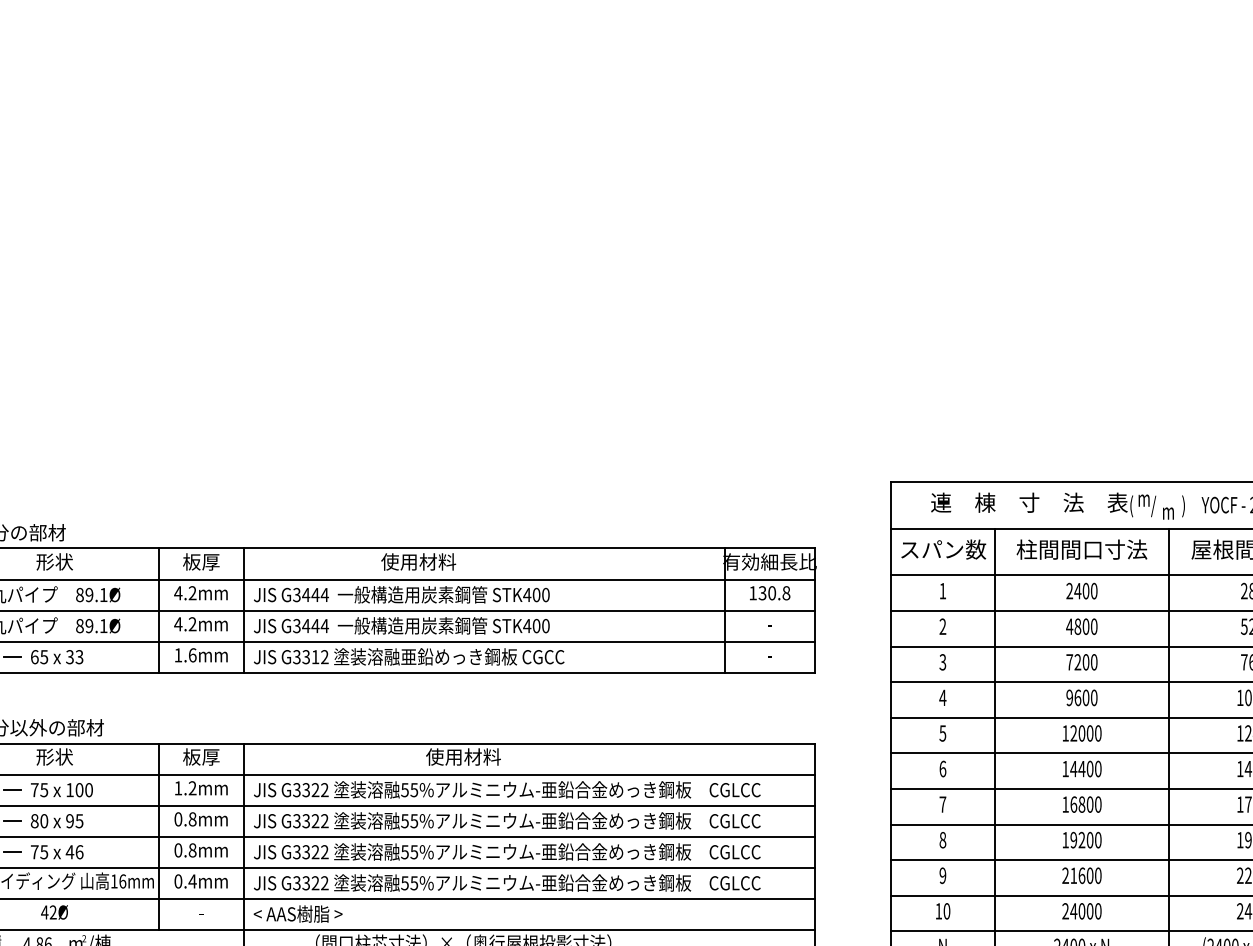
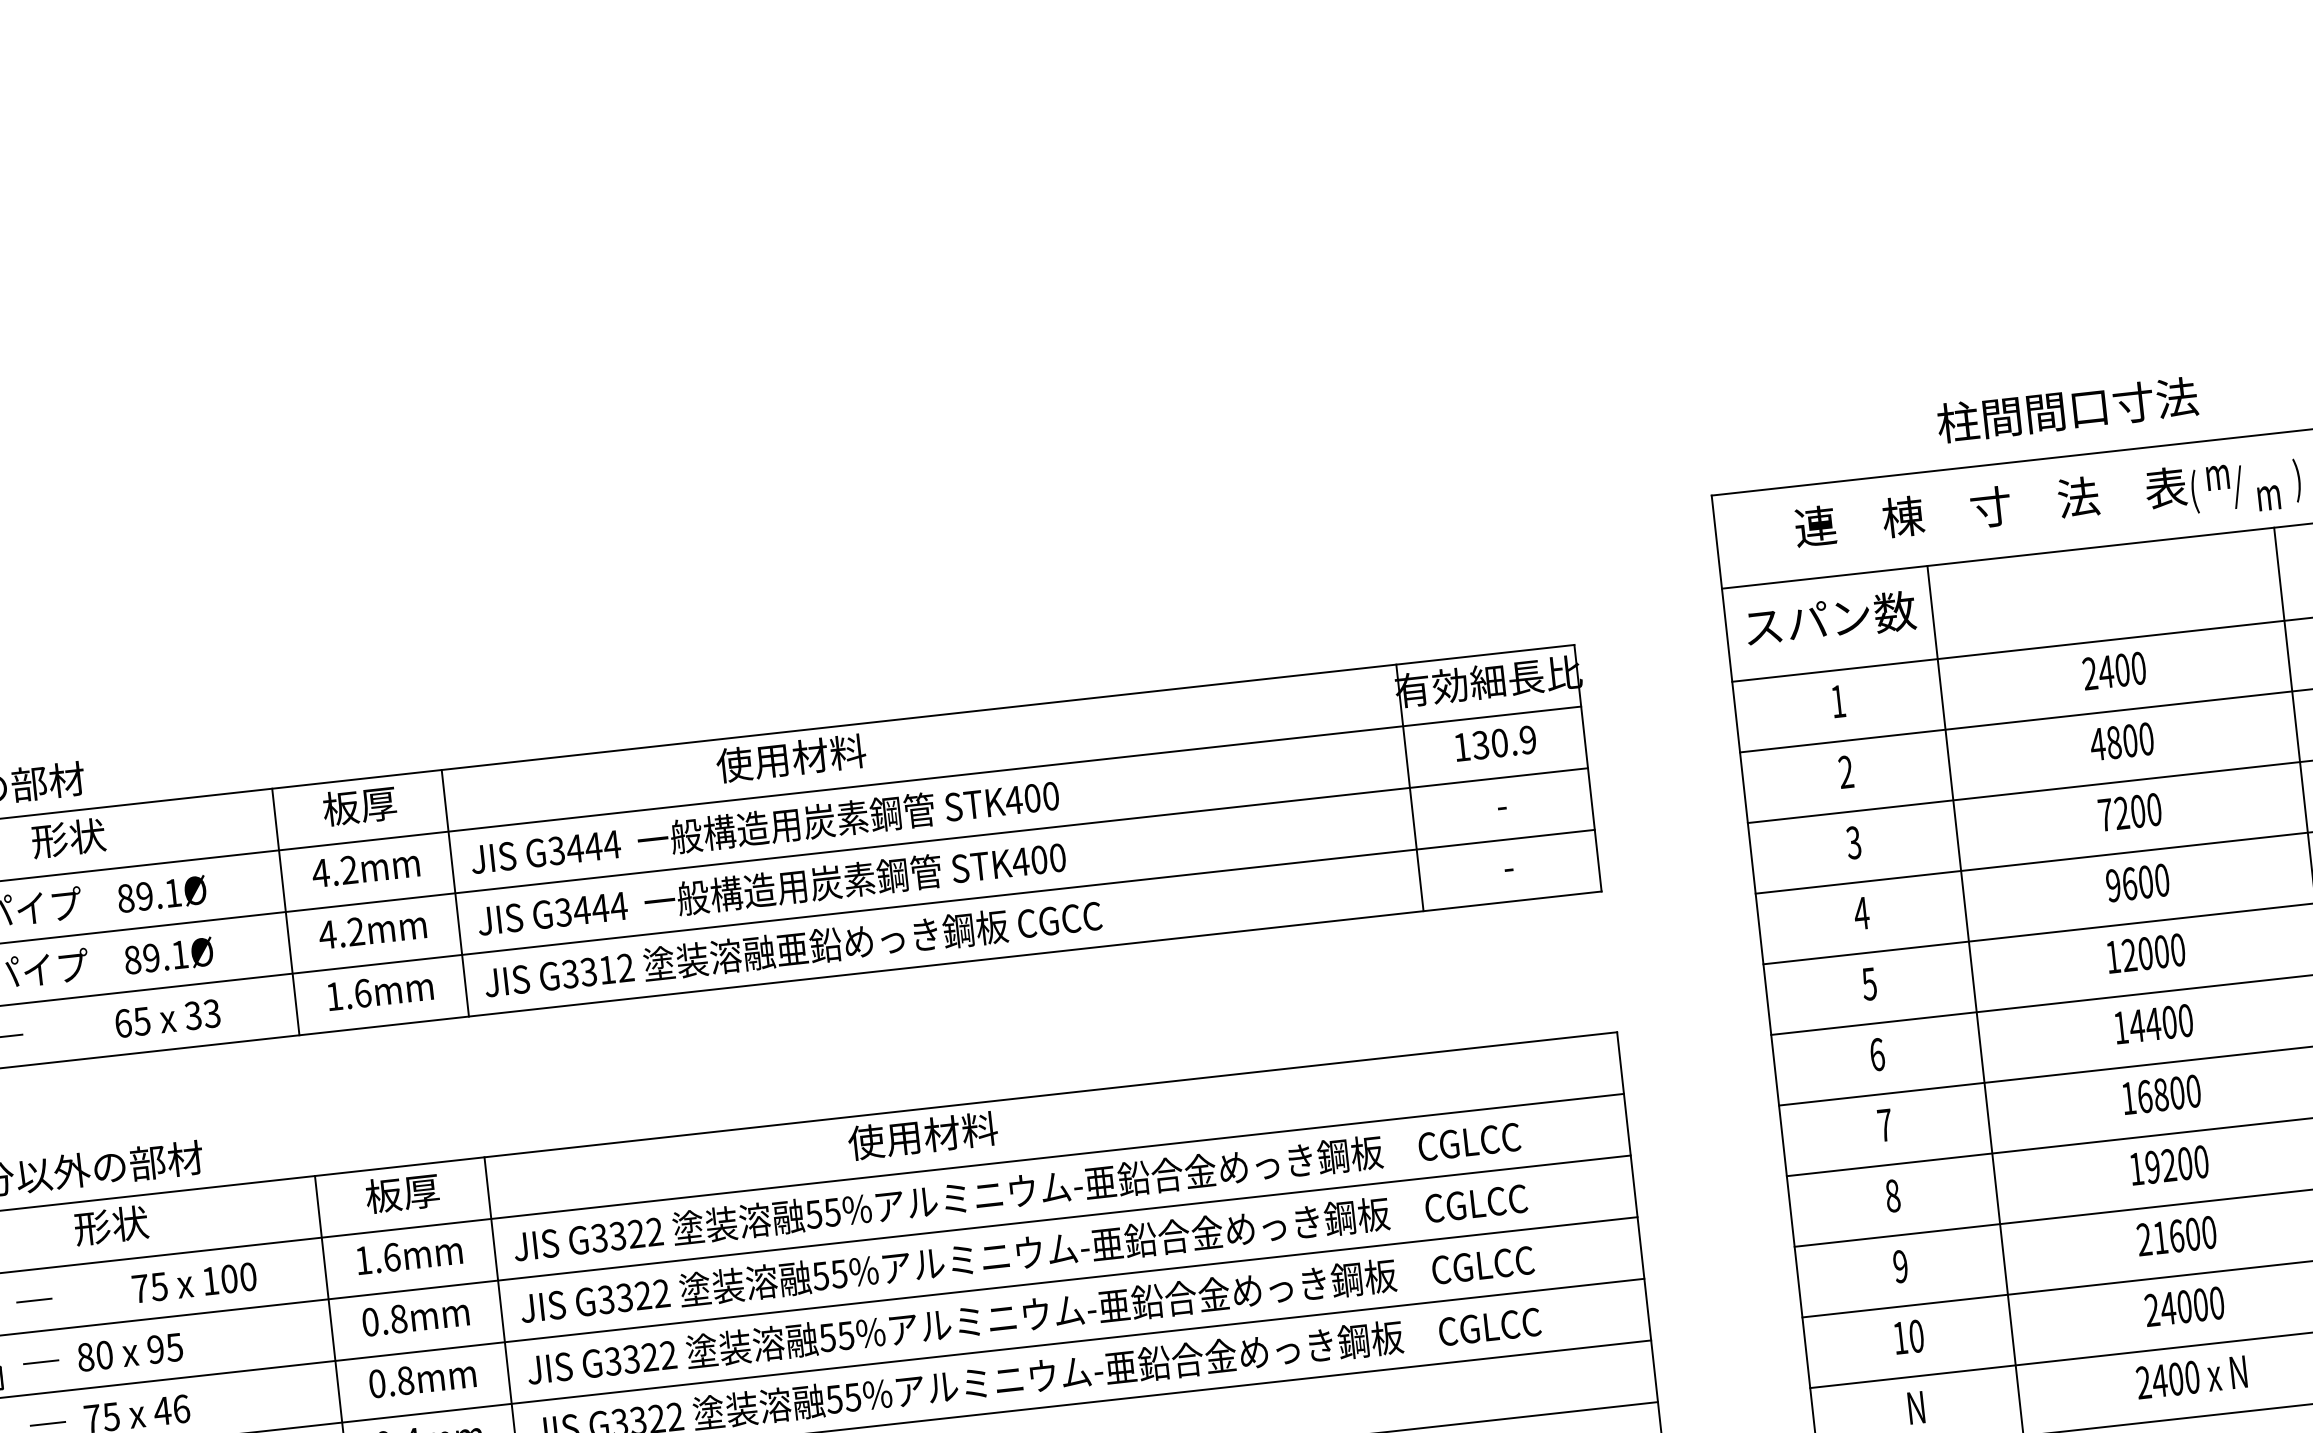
text: (1081, 549) -> (2066, 409), moved
text: (786, 593) -> (1528, 740), 130.8 -> 130.9
text: (57, 657) -> (168, 1019), moved
text: (192, 788) -> (391, 1257), 1.2mm -> 1.6mm
text: (61, 790) -> (193, 1283), moved

